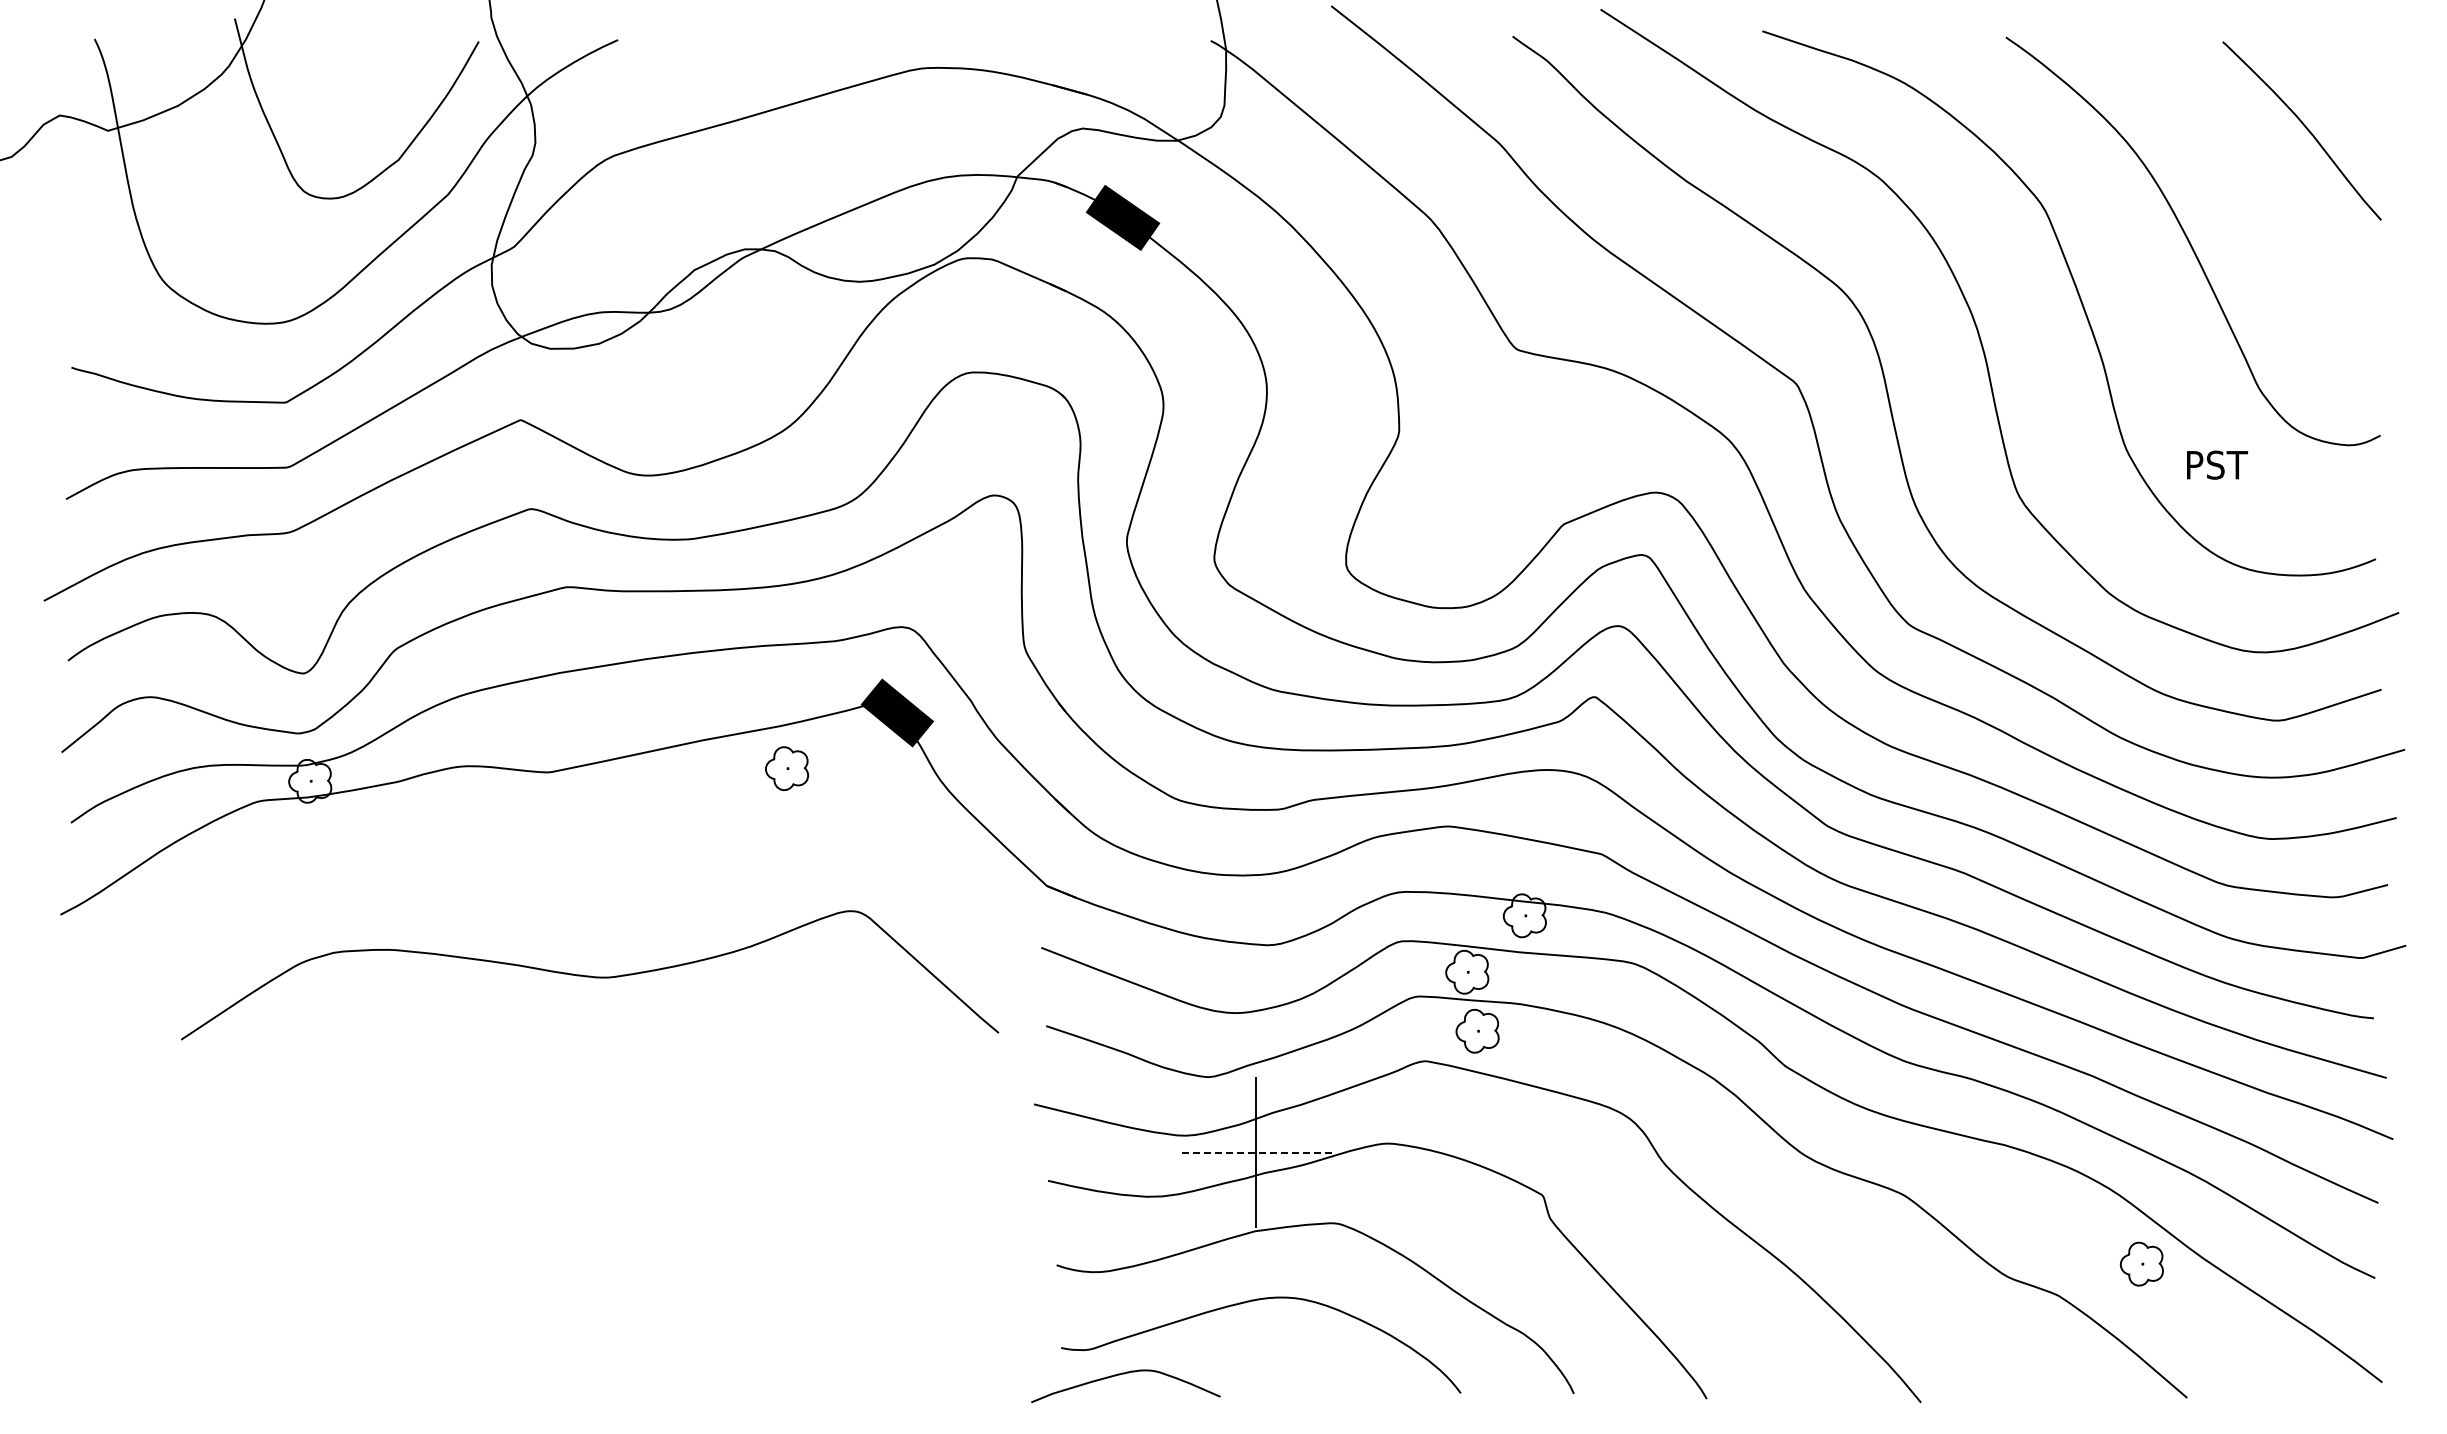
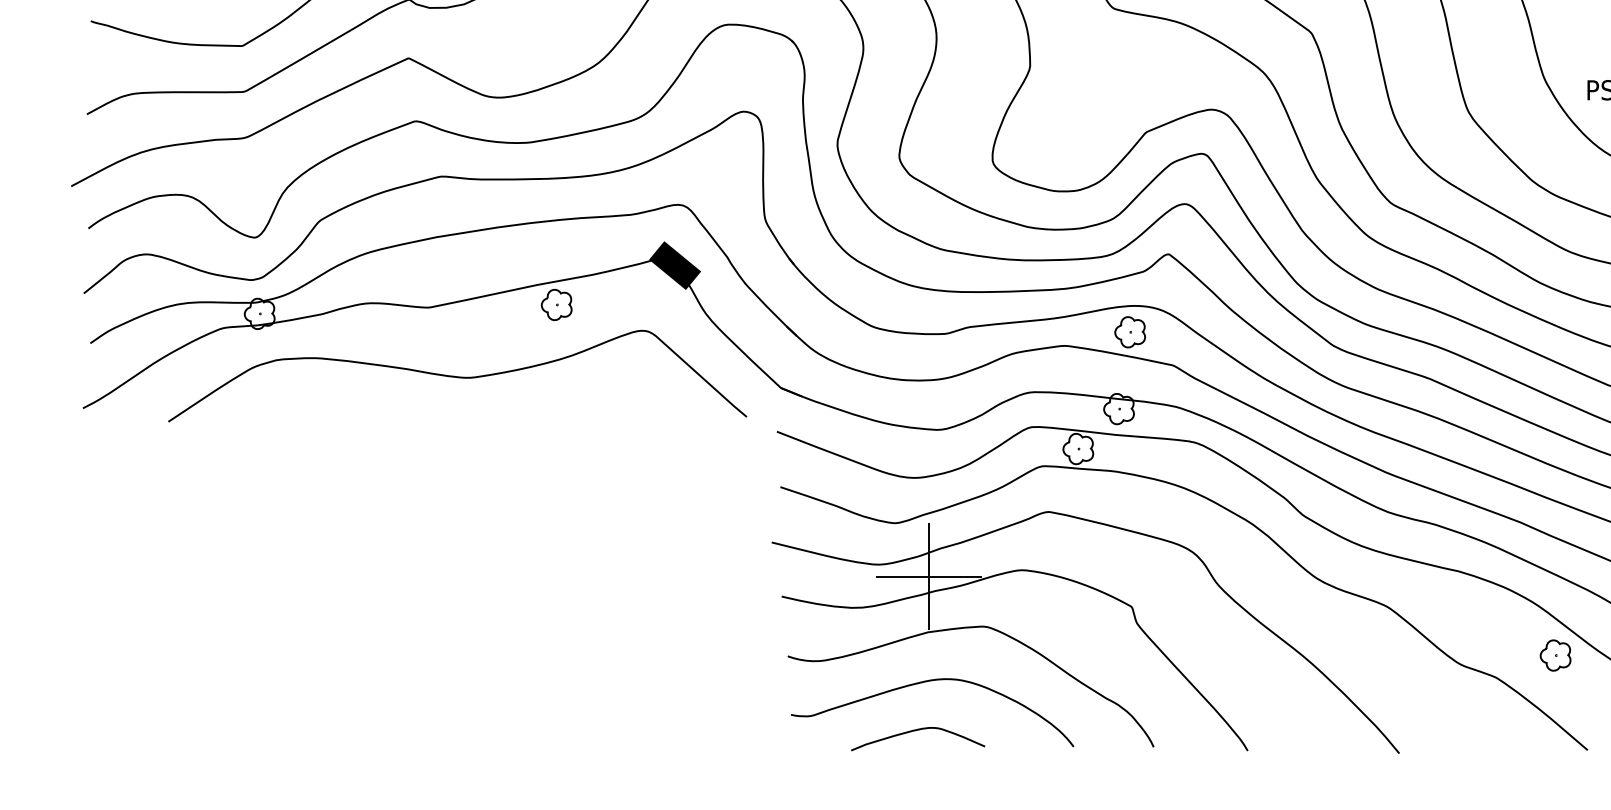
part: (787, 768) -> (557, 304), moved
curve: (590, 975) -> (457, 376), moved
part: (1477, 1031) -> (1130, 332), moved
line: (1255, 1152) -> (928, 576), dashed -> solid
curve: (1124, 1374) -> (917, 730), moved

